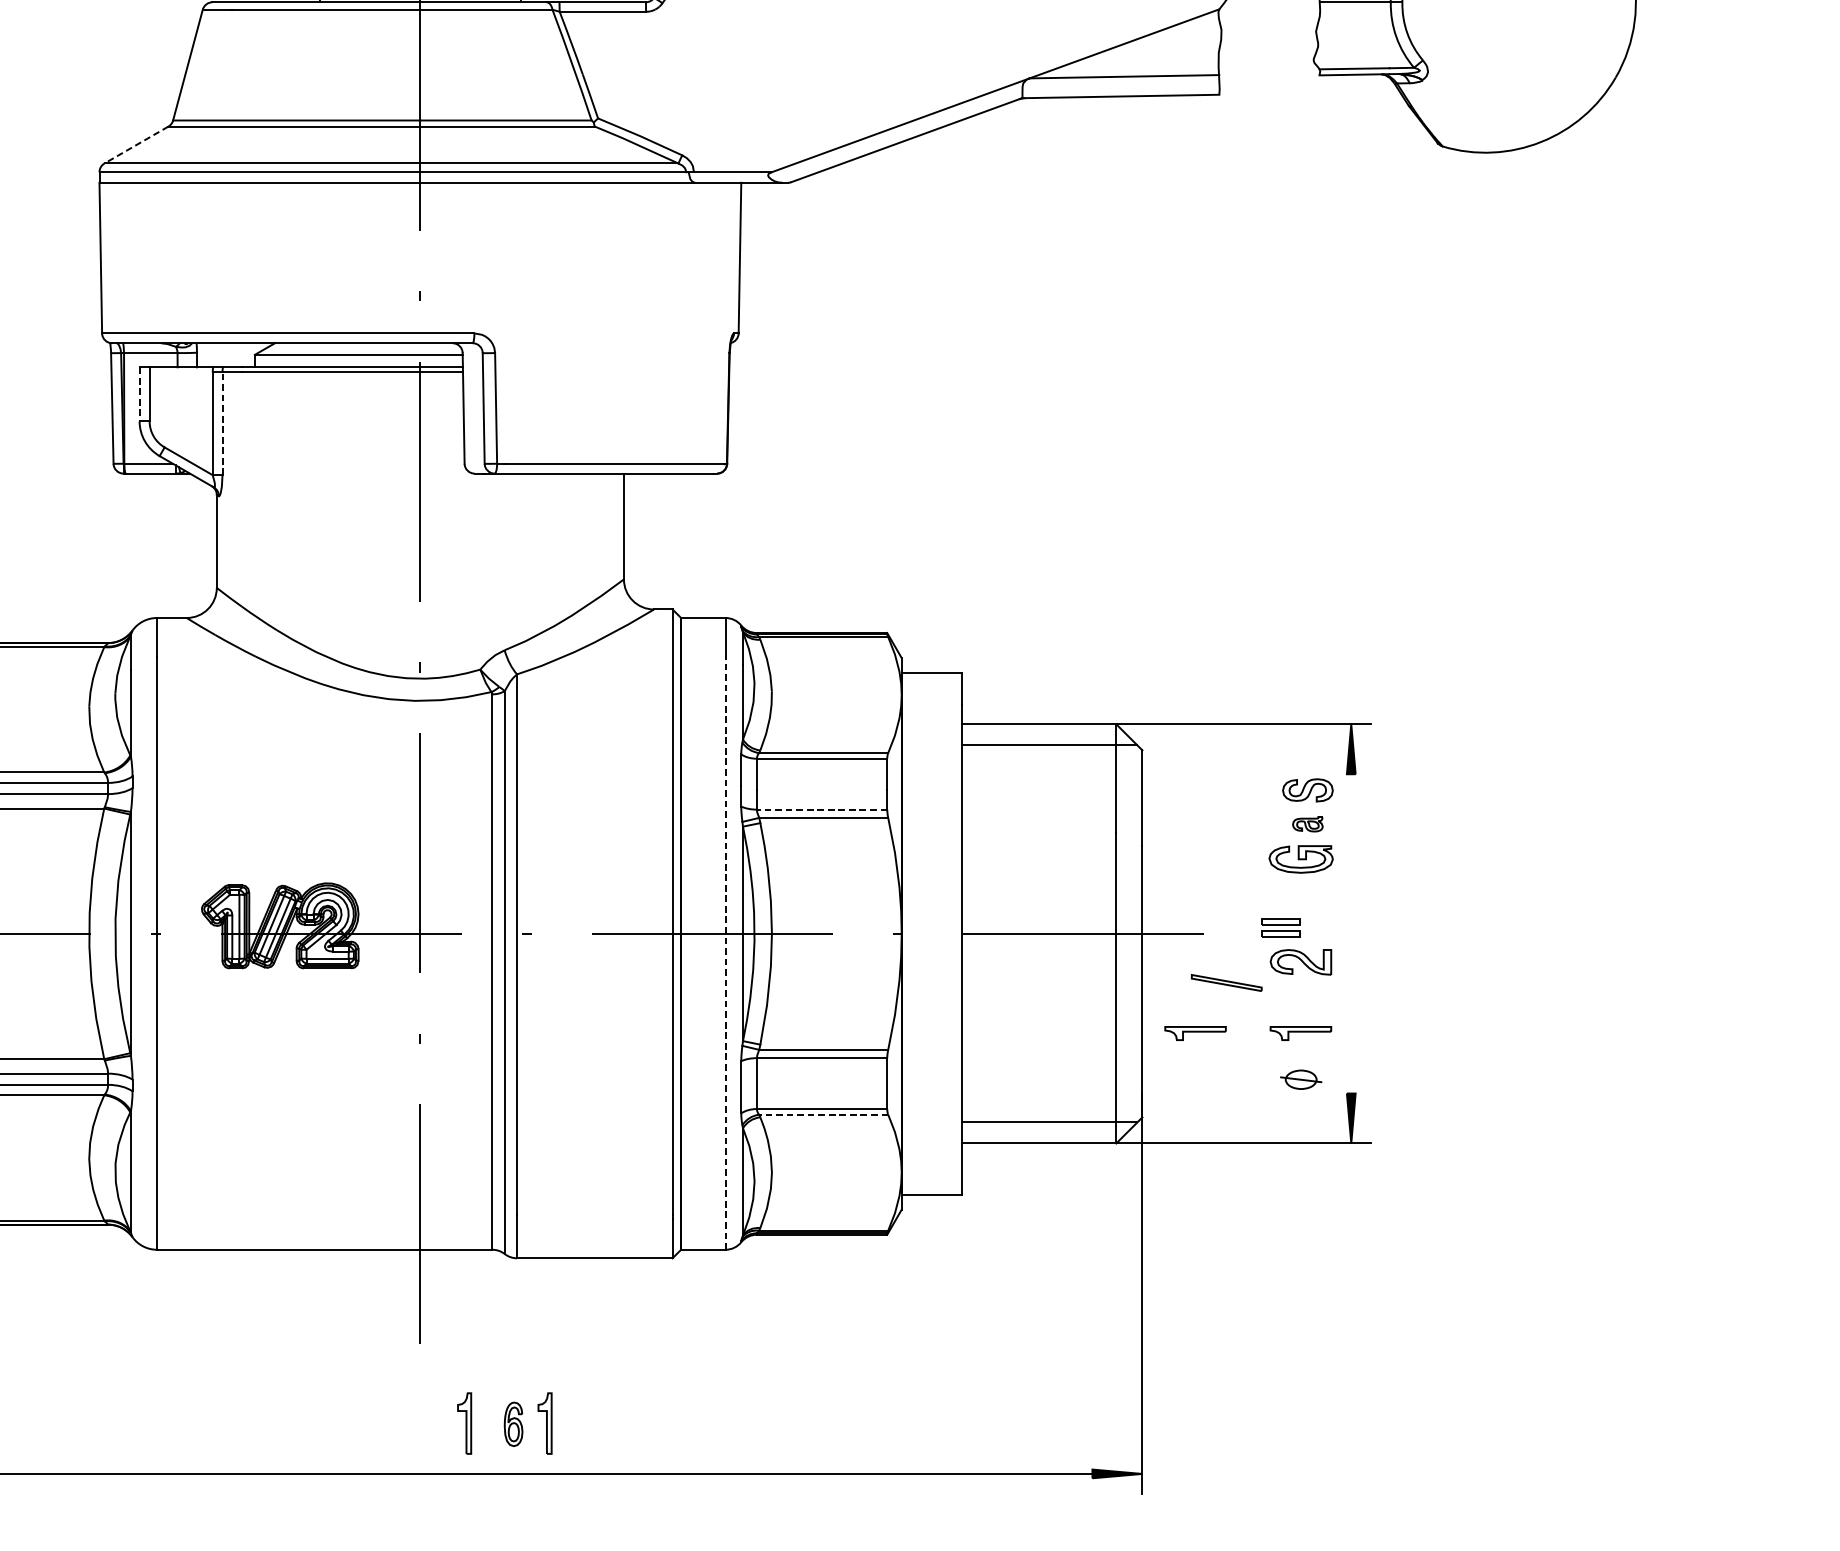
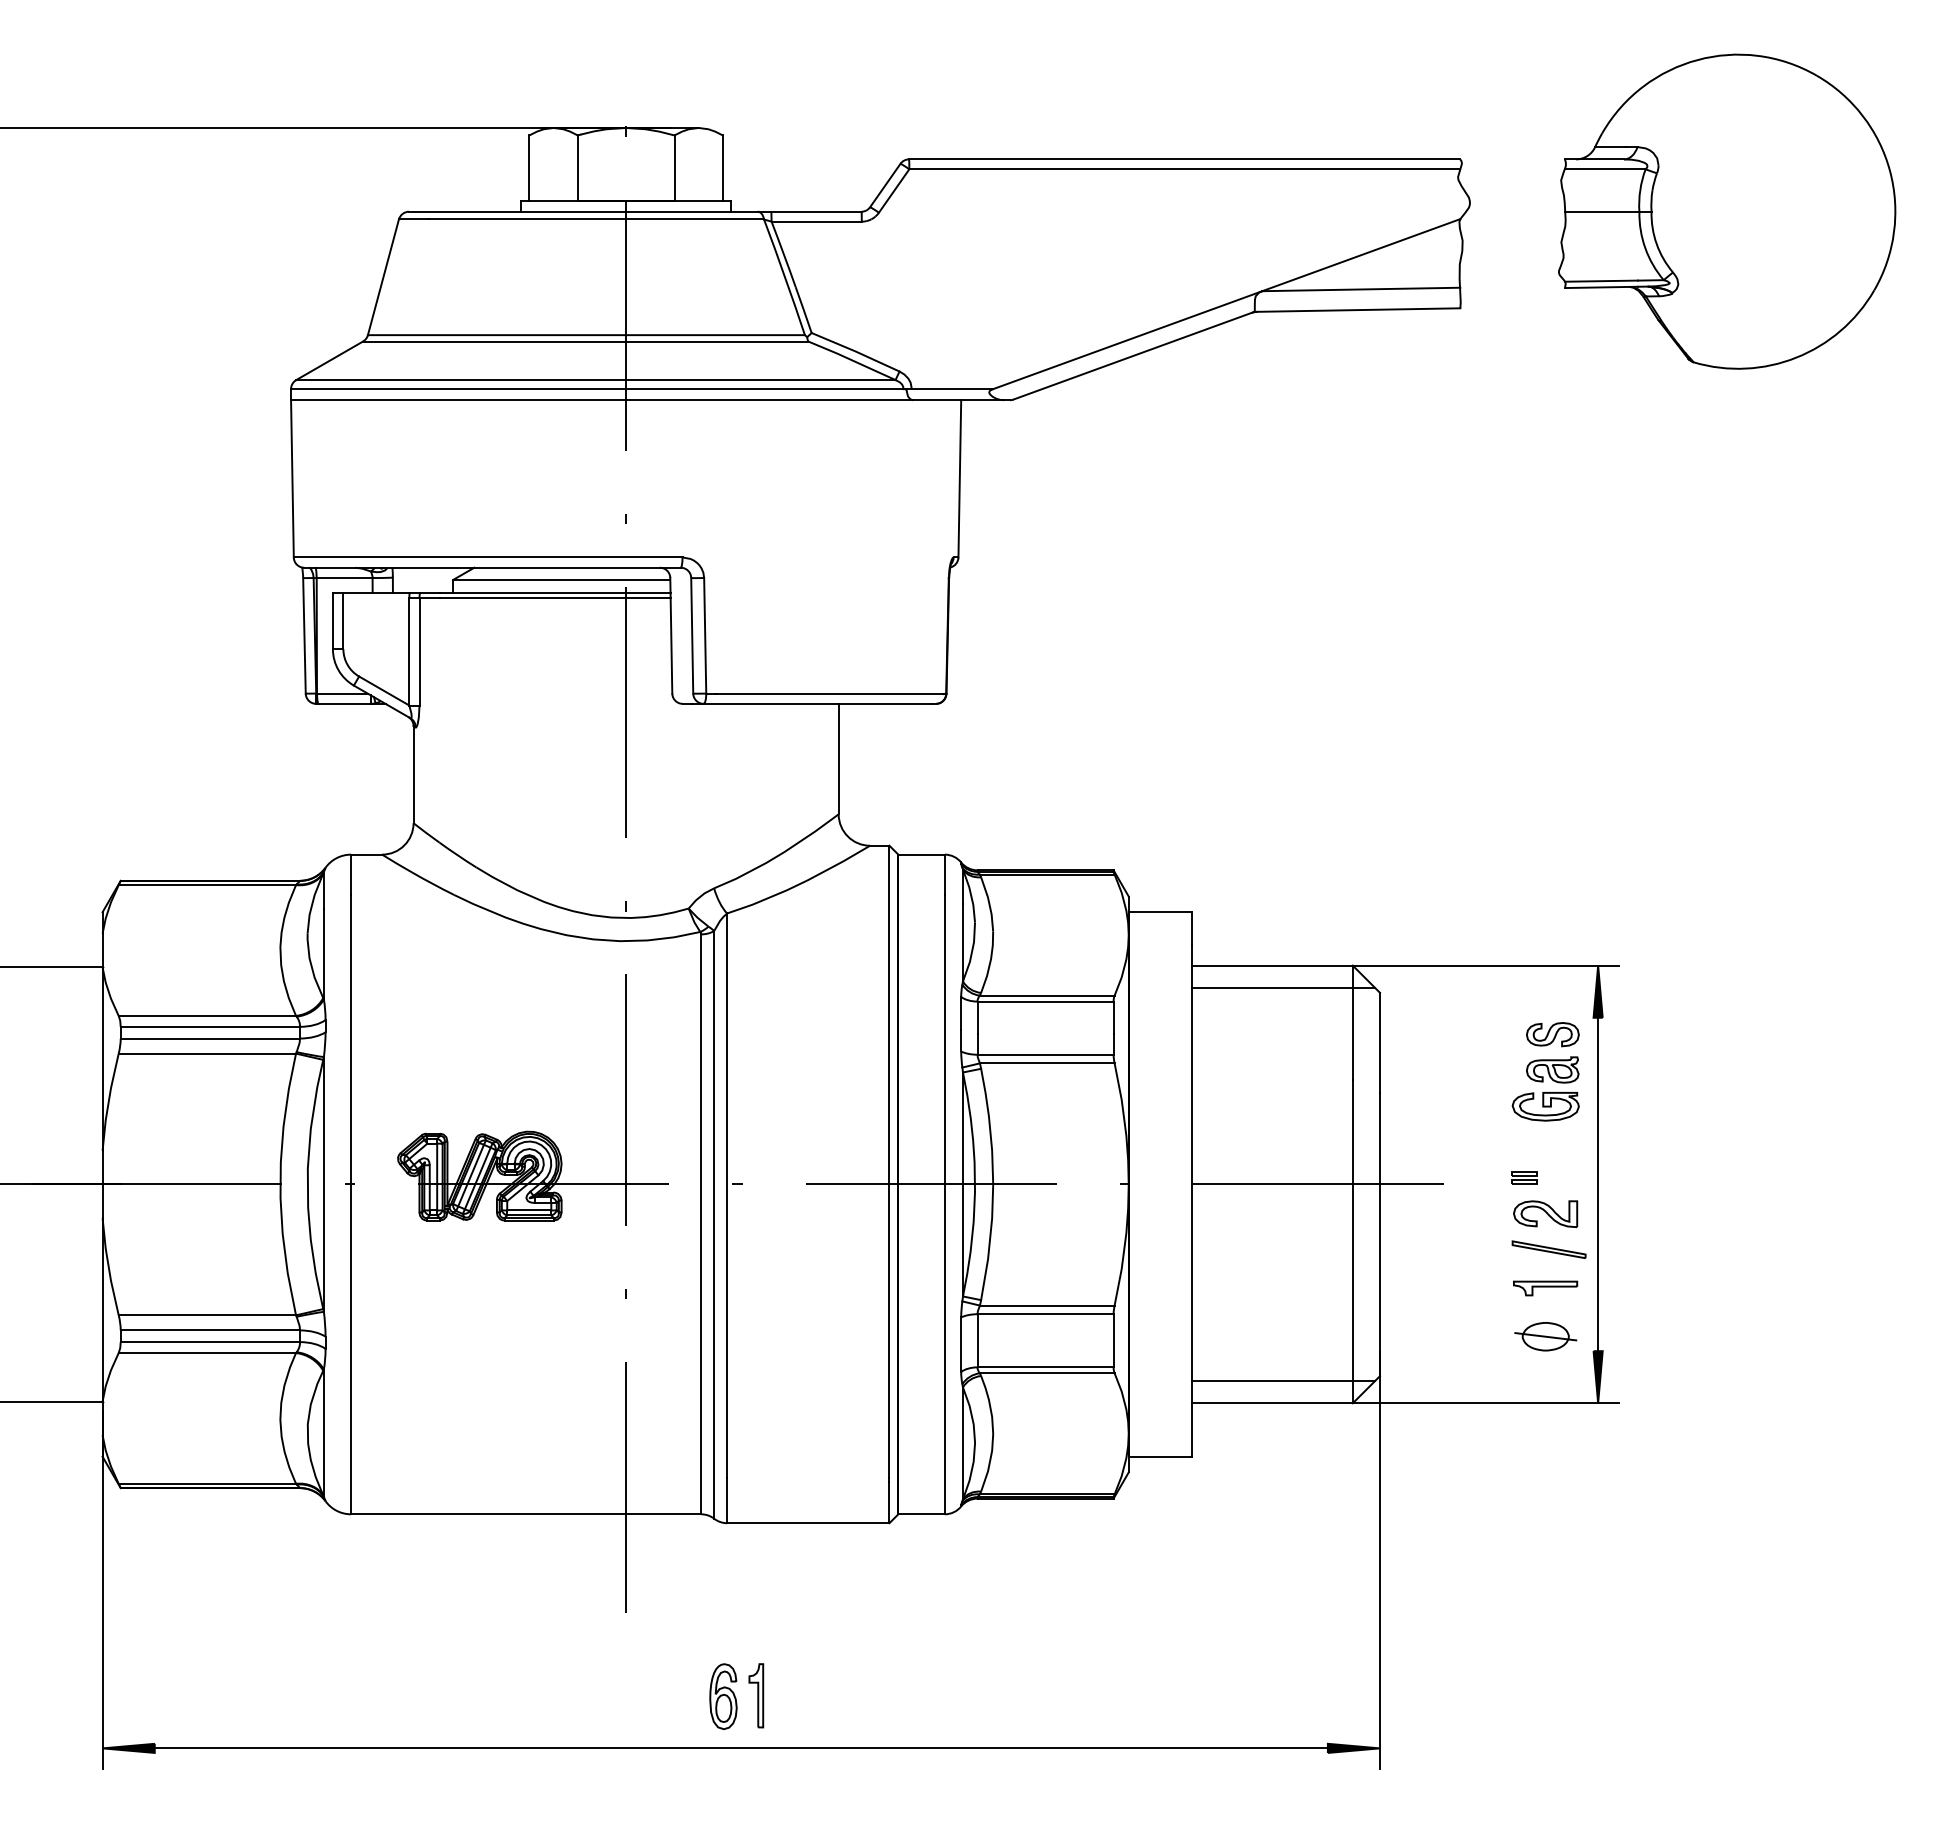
line: (136, 144) -> (329, 360), dashed -> solid
line: (139, 394) -> (332, 621), dashed -> solid
line: (222, 423) -> (419, 651), dashed -> solid
line: (822, 809) -> (1045, 1054), dashed -> solid
part: (1307, 823) -> (1552, 1069), size x1.67
part: (1280, 927) -> (1524, 1177), size x0.62
line: (1351, 933) -> (1598, 1184), added
line: (725, 953) -> (944, 1204), dashed -> solid
part: (1226, 982) -> (1548, 1249), moved
part: (1195, 1033) -> (1435, 1288), removed
part: (1300, 1079) -> (1545, 1336), size x1.43
line: (822, 1114) -> (1046, 1373), dashed -> solid
part: (464, 1423) -> (672, 1695), removed
part: (513, 1424) -> (723, 1696), size x1.43

